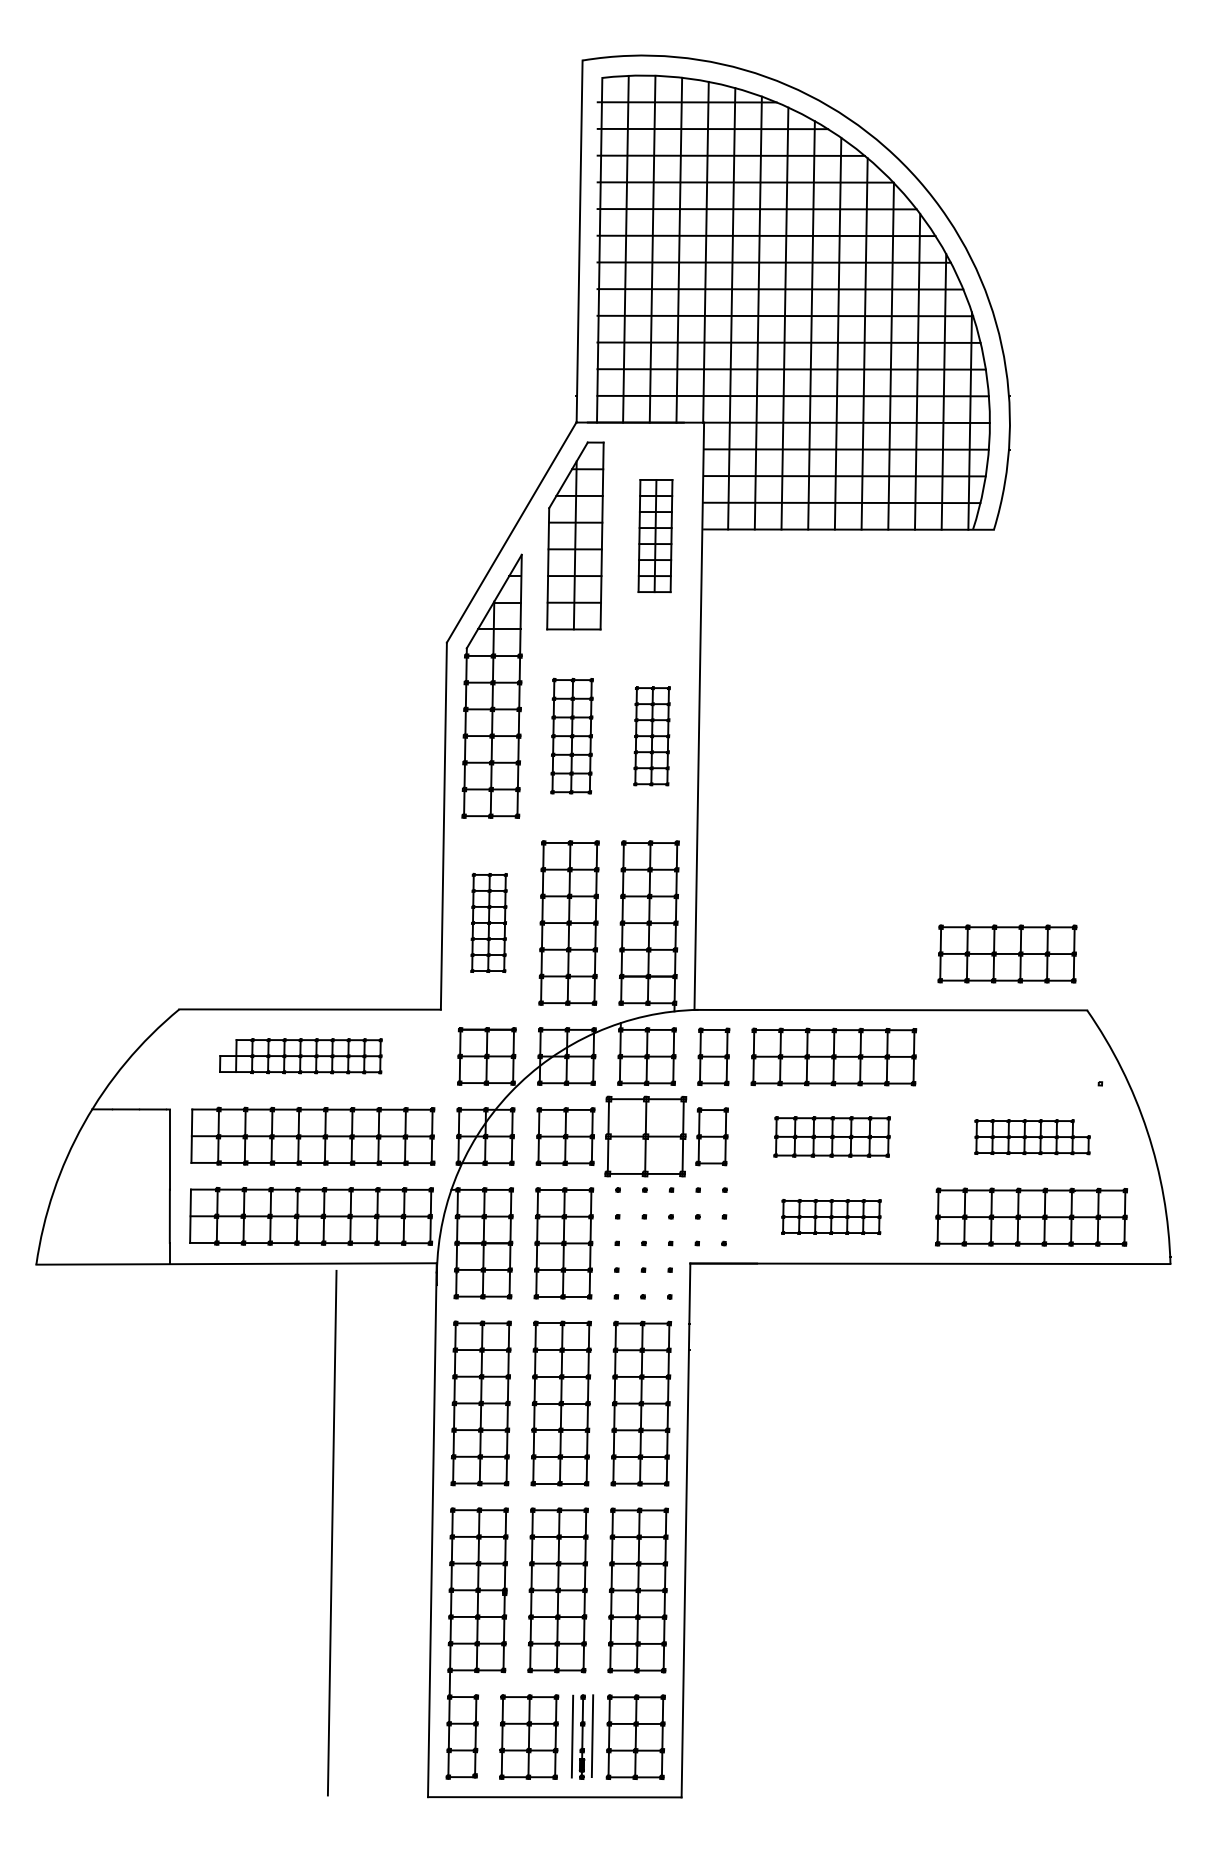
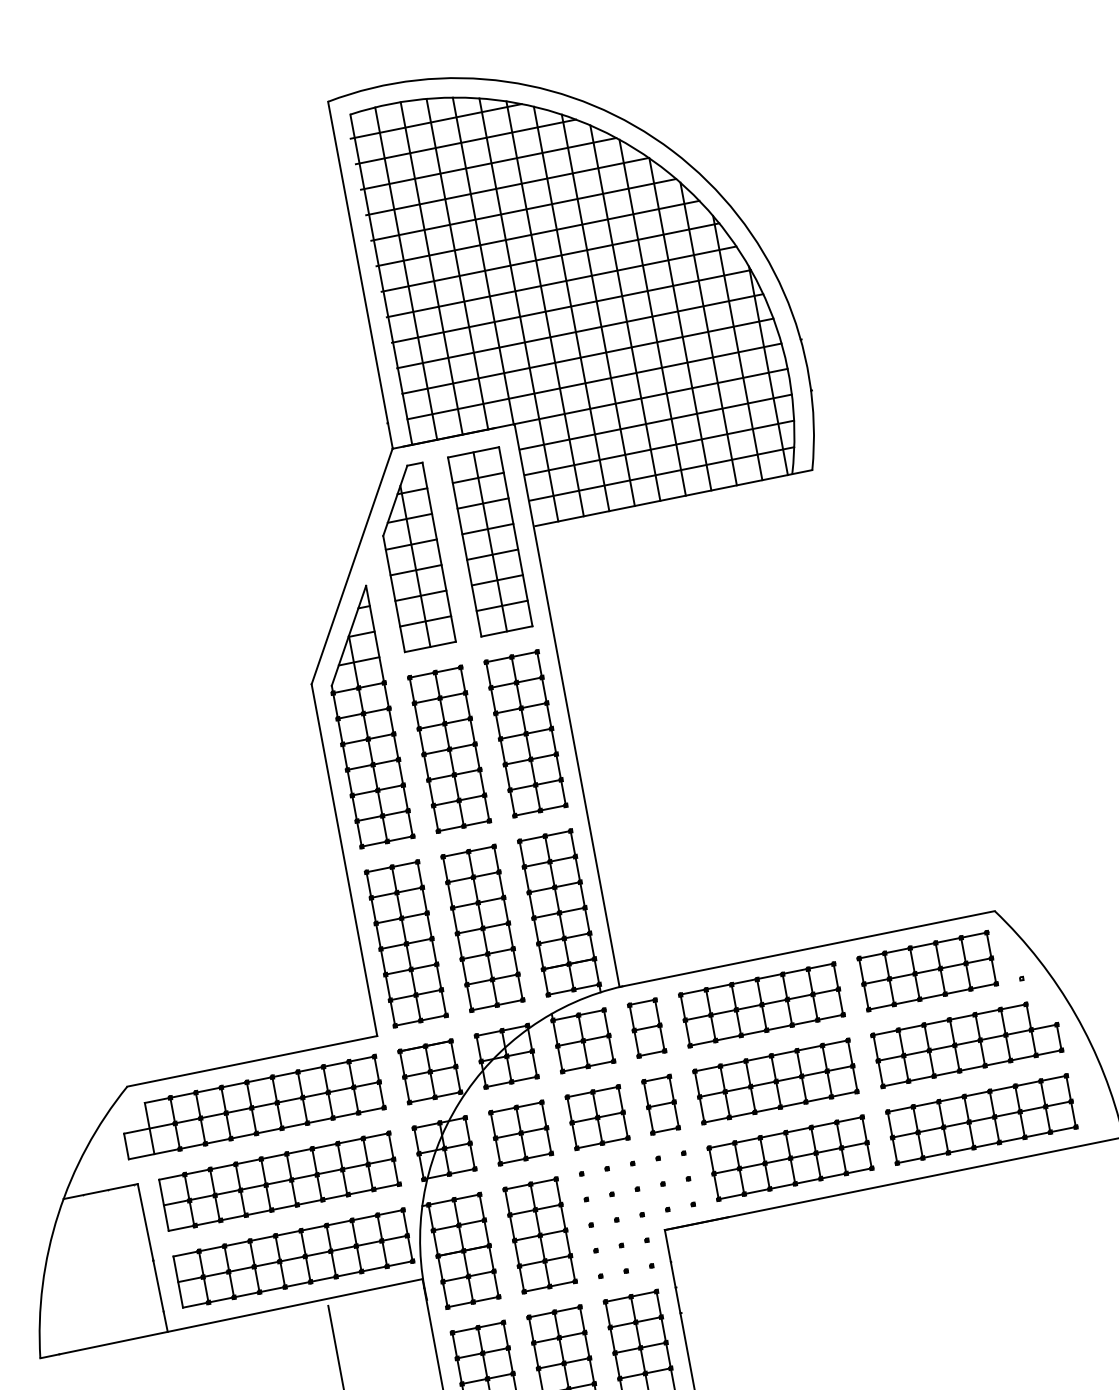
part: (655, 535) -> (490, 541), size x1.67
part: (571, 735) -> (448, 748), size x1.43
part: (651, 735) -> (525, 733), size x1.67
part: (488, 922) -> (405, 943), size x1.67
part: (1007, 953) -> (927, 970), moved
part: (300, 1055) -> (252, 1107), size x1.67
part: (645, 1136) -> (597, 1117), size x0.71
part: (831, 1136) -> (775, 1081), size x1.43
part: (1032, 1136) -> (967, 1042), size x1.67
part: (831, 1216) -> (790, 1157), size x1.67

